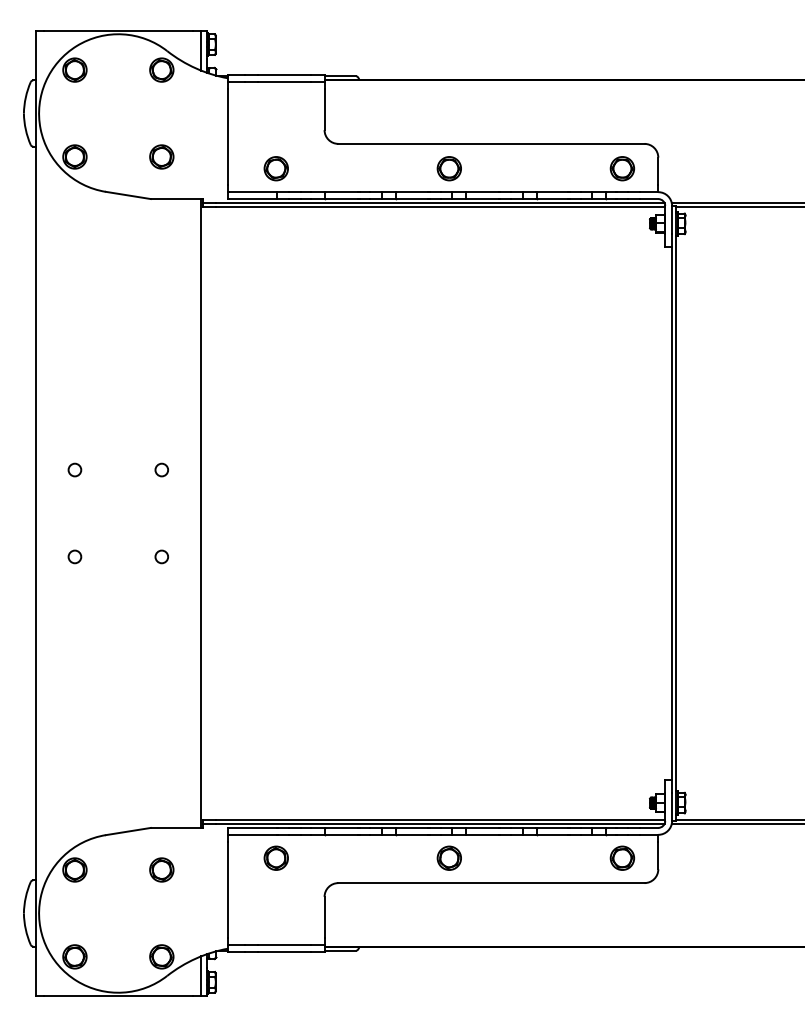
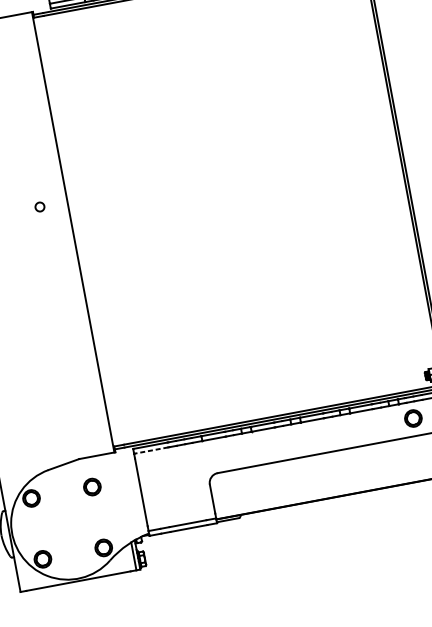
circle: (161, 556) -> (51, 267), removed
line: (252, 834) -> (151, 450), solid -> dashed
part: (275, 857) -> (170, 463), removed
part: (448, 857) -> (291, 440), removed

